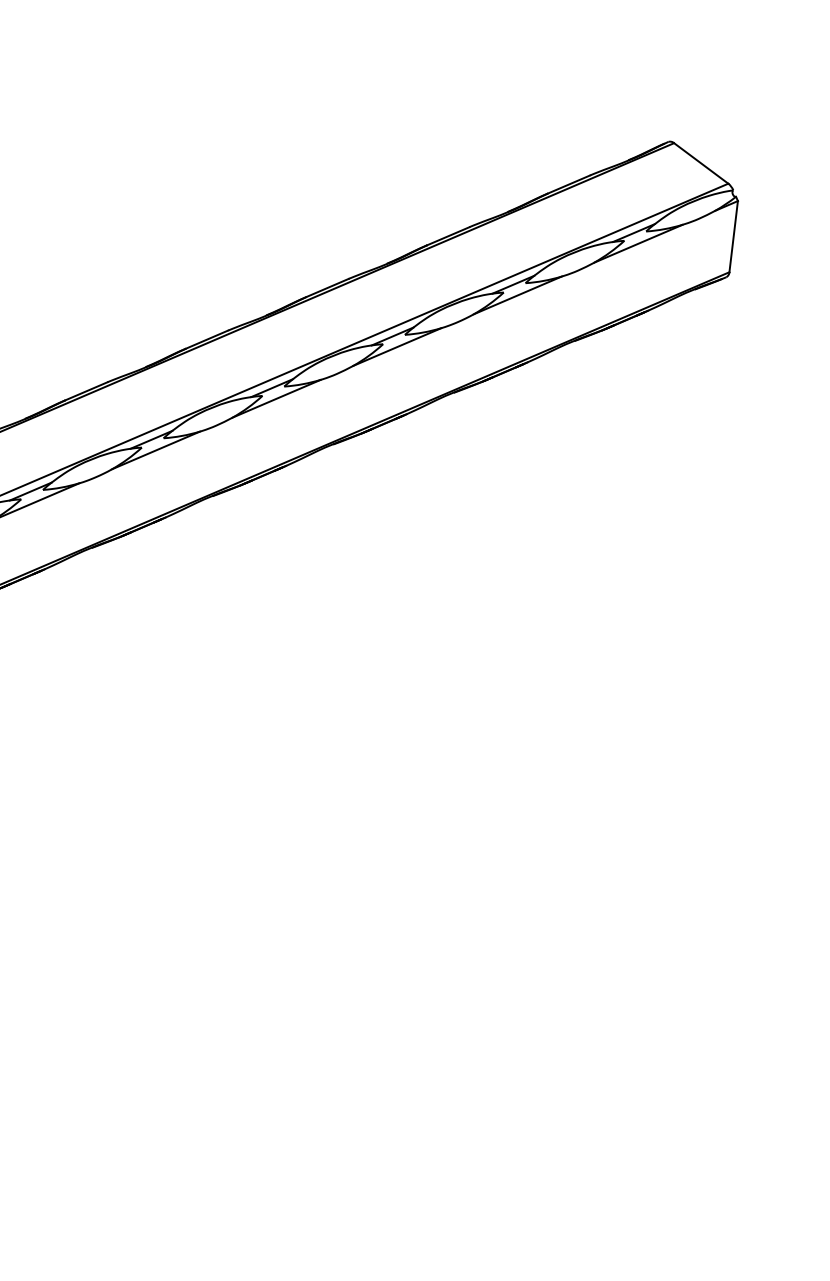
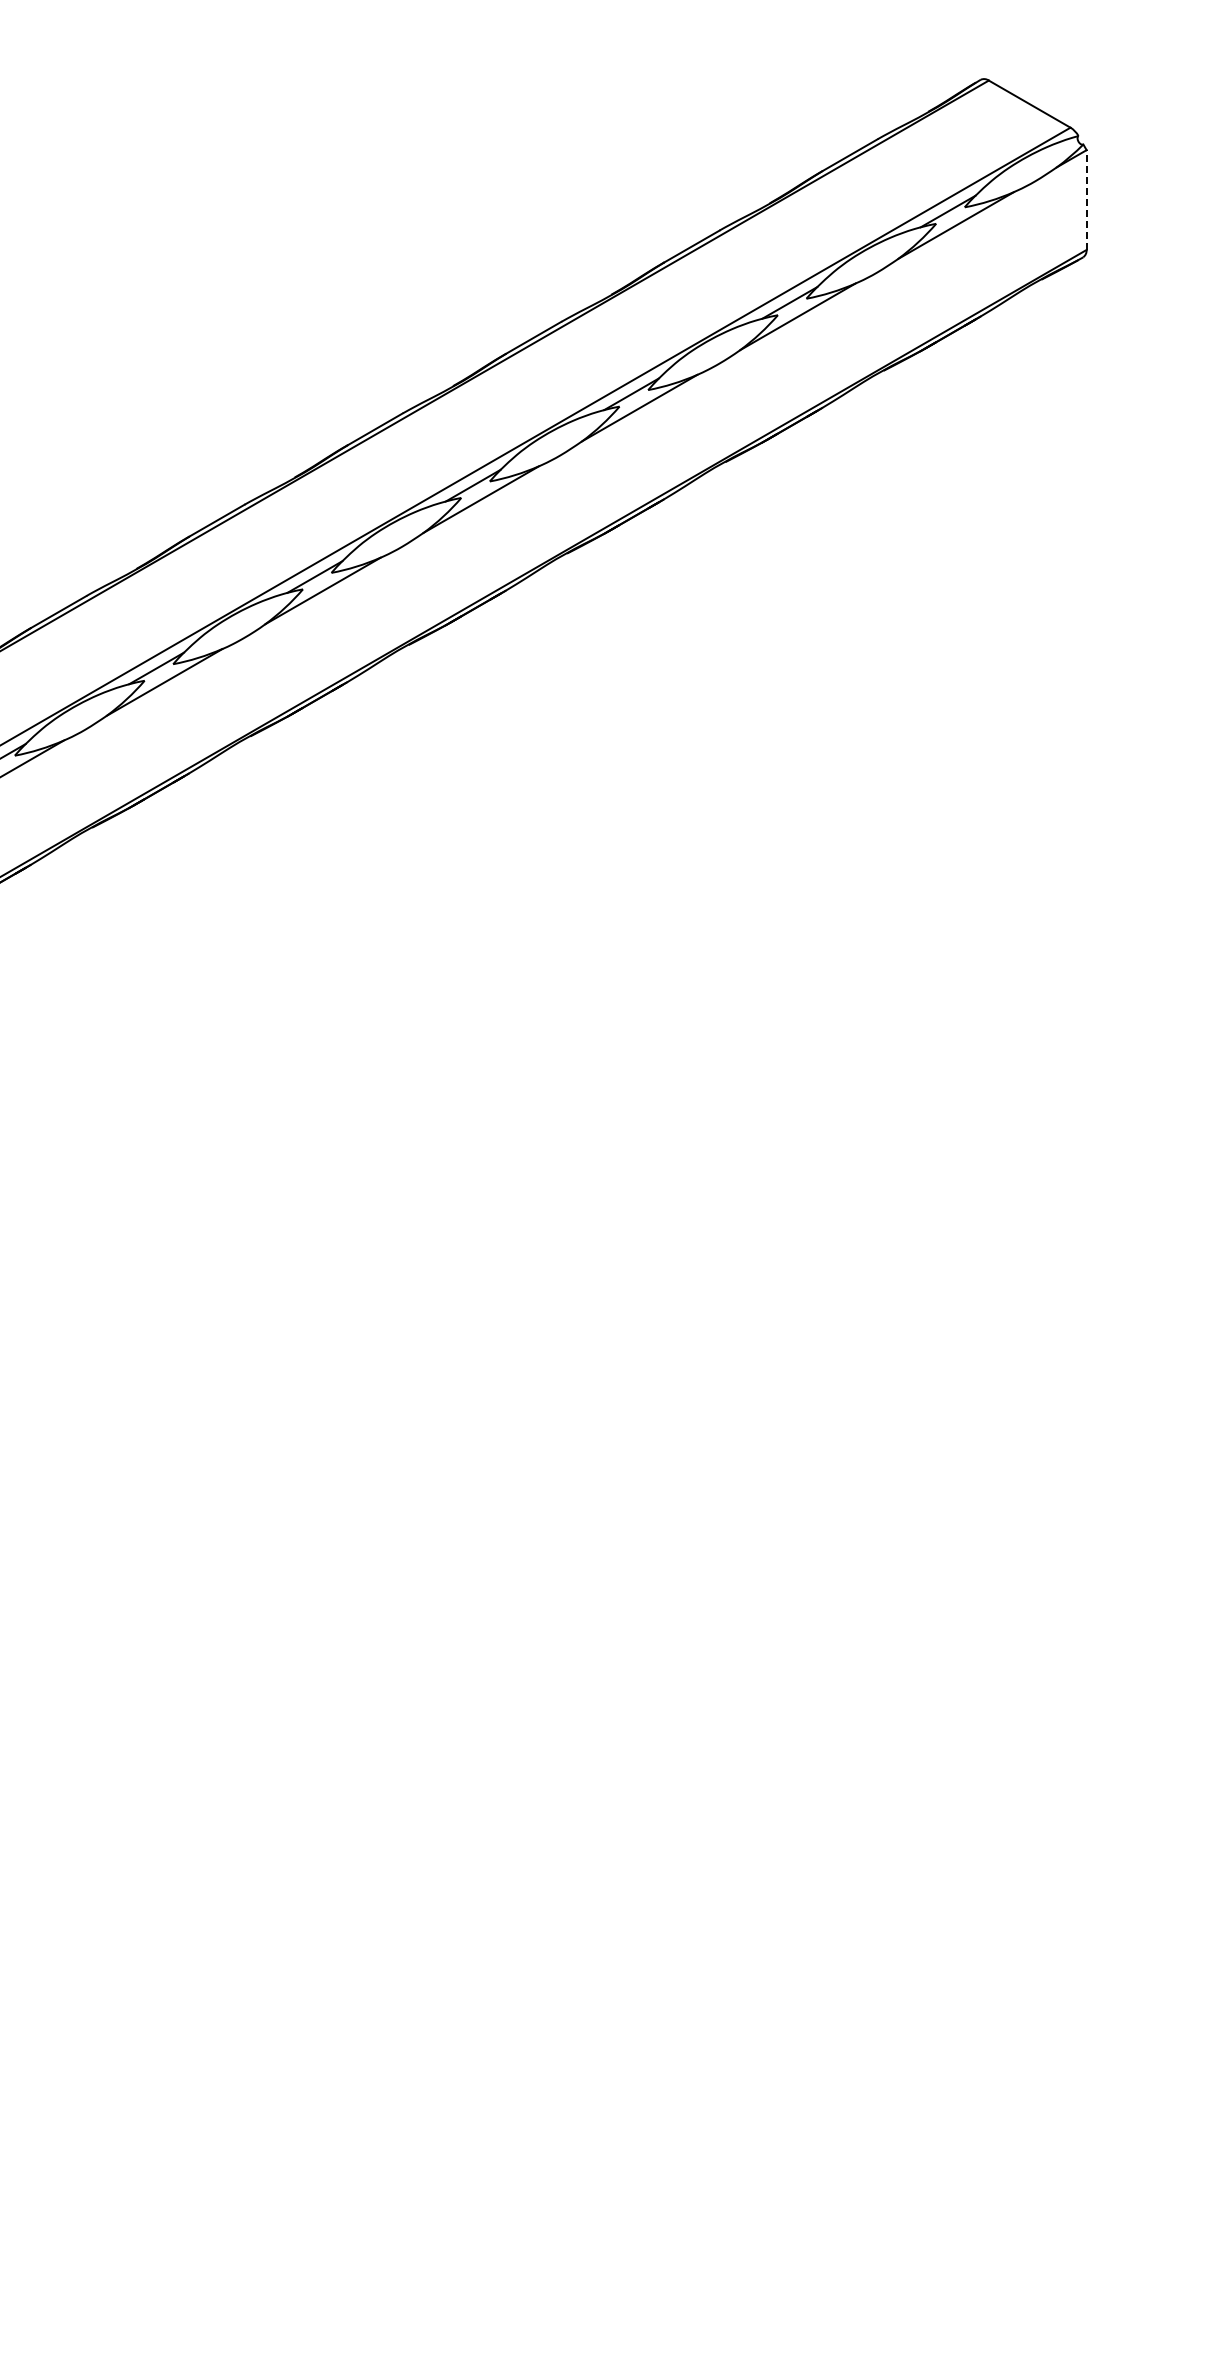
line: (733, 236) -> (1086, 200), solid -> dashed

